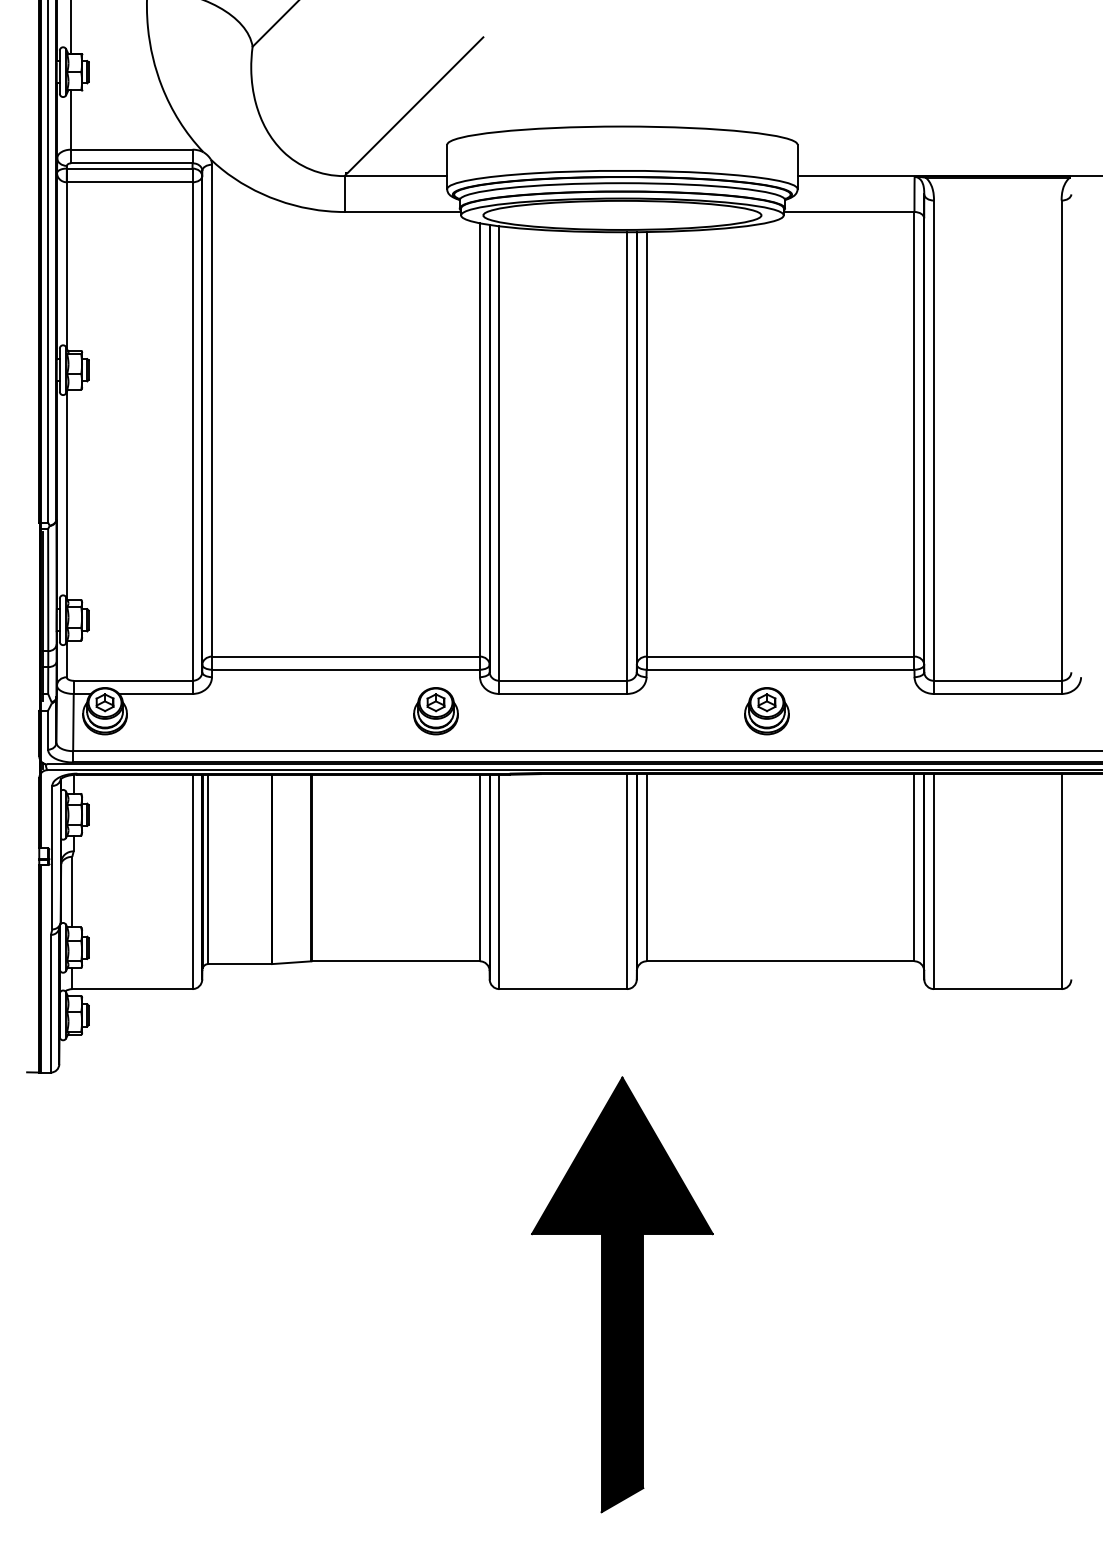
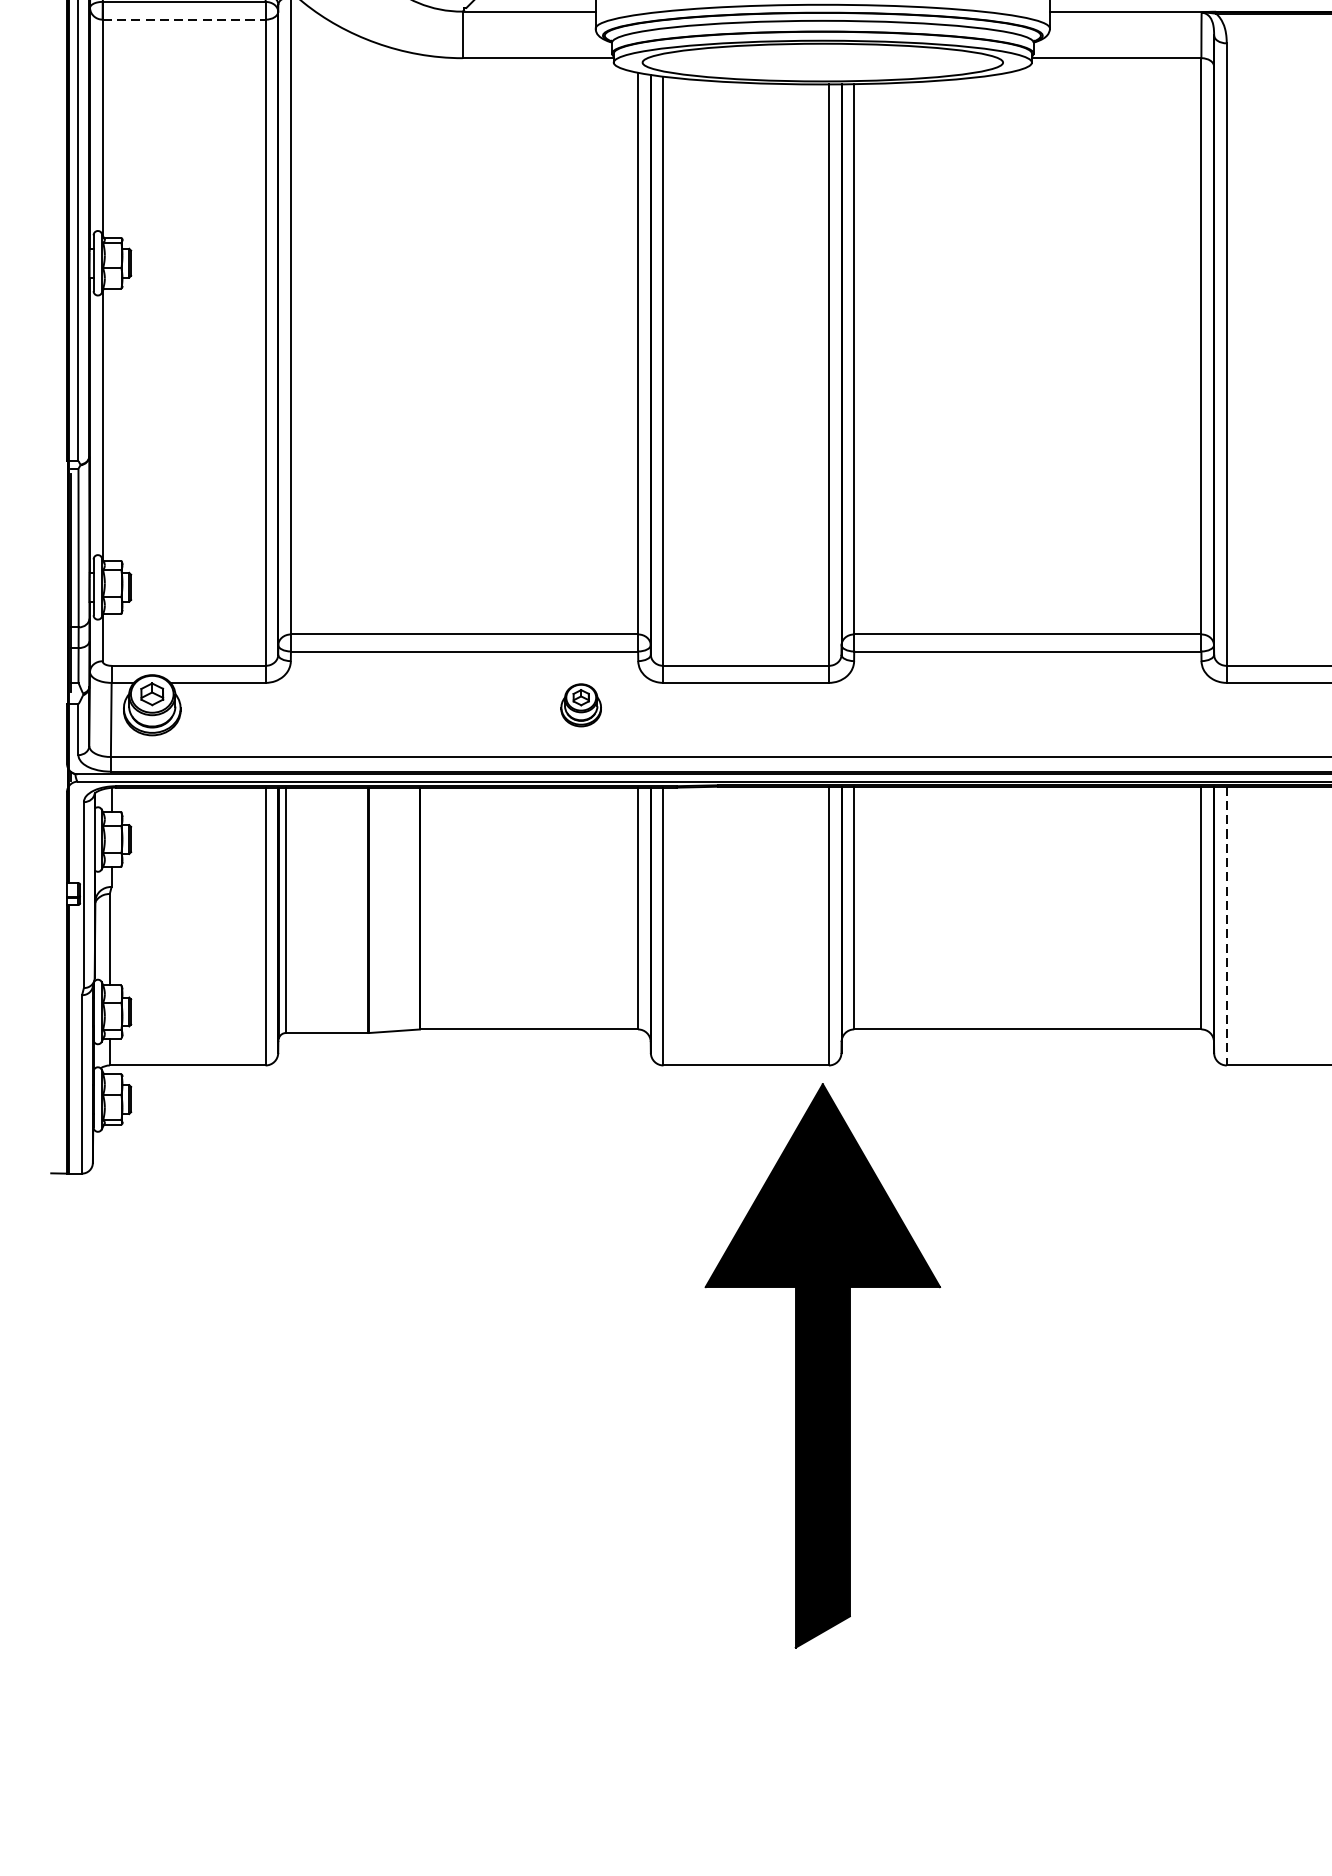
line: (129, 182) -> (183, 19), solid -> dashed
part: (435, 711) -> (580, 705), size x0.7
part: (766, 711) -> (1009, 705), removed
line: (934, 881) -> (1227, 925), solid -> dashed
part: (622, 1294) -> (822, 1365), moved

